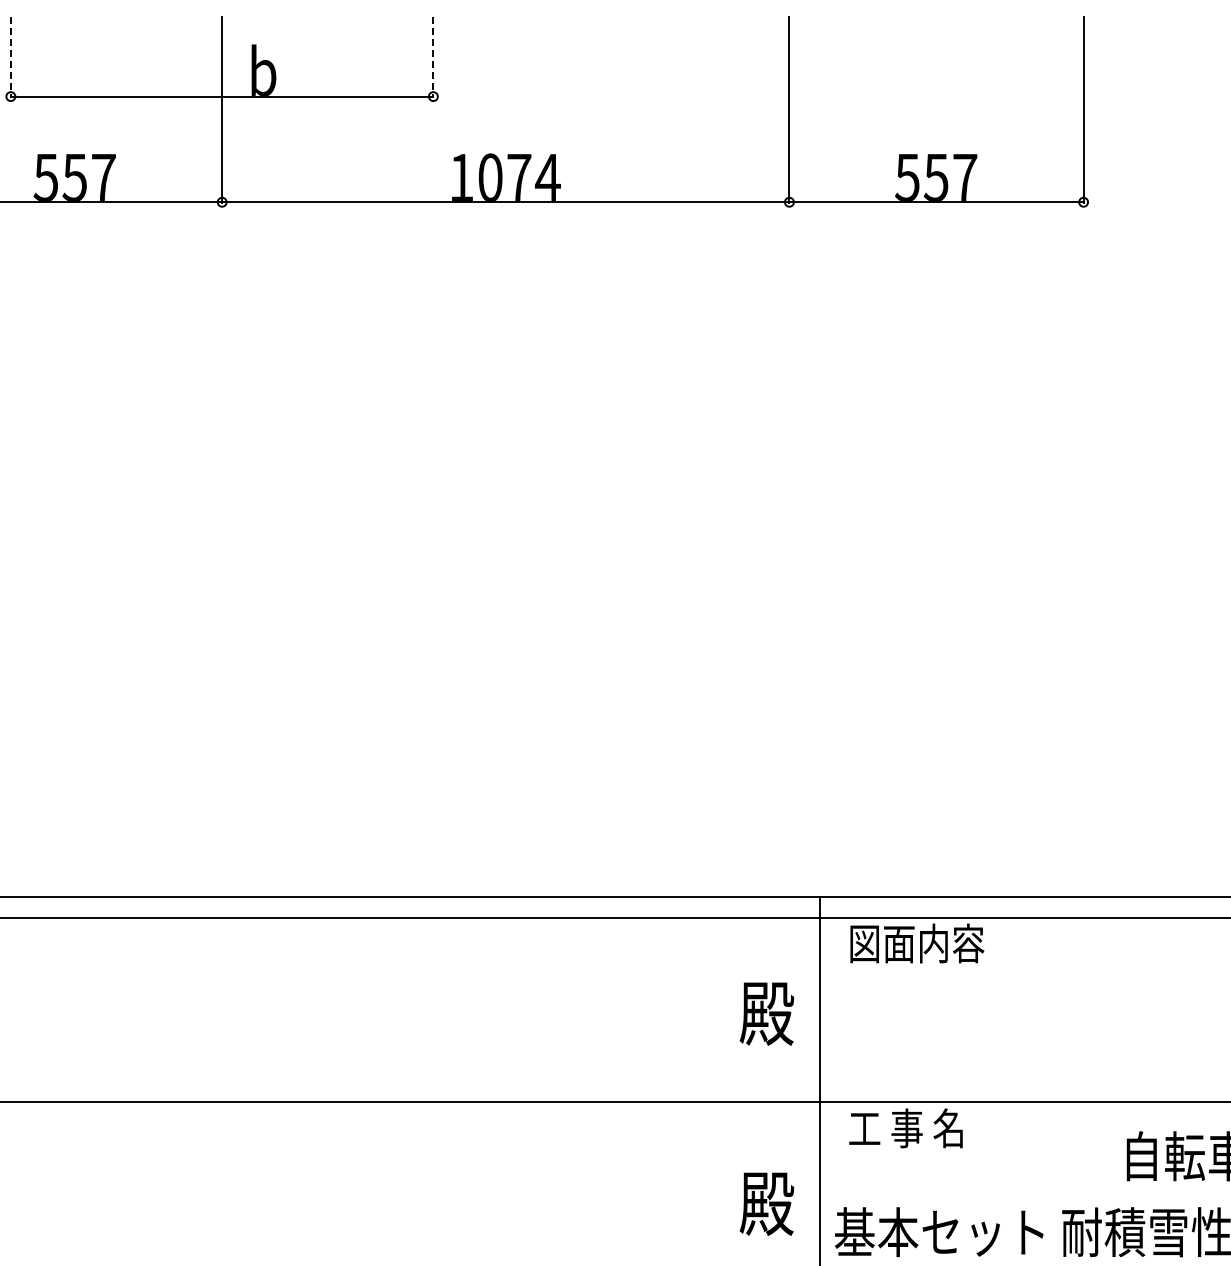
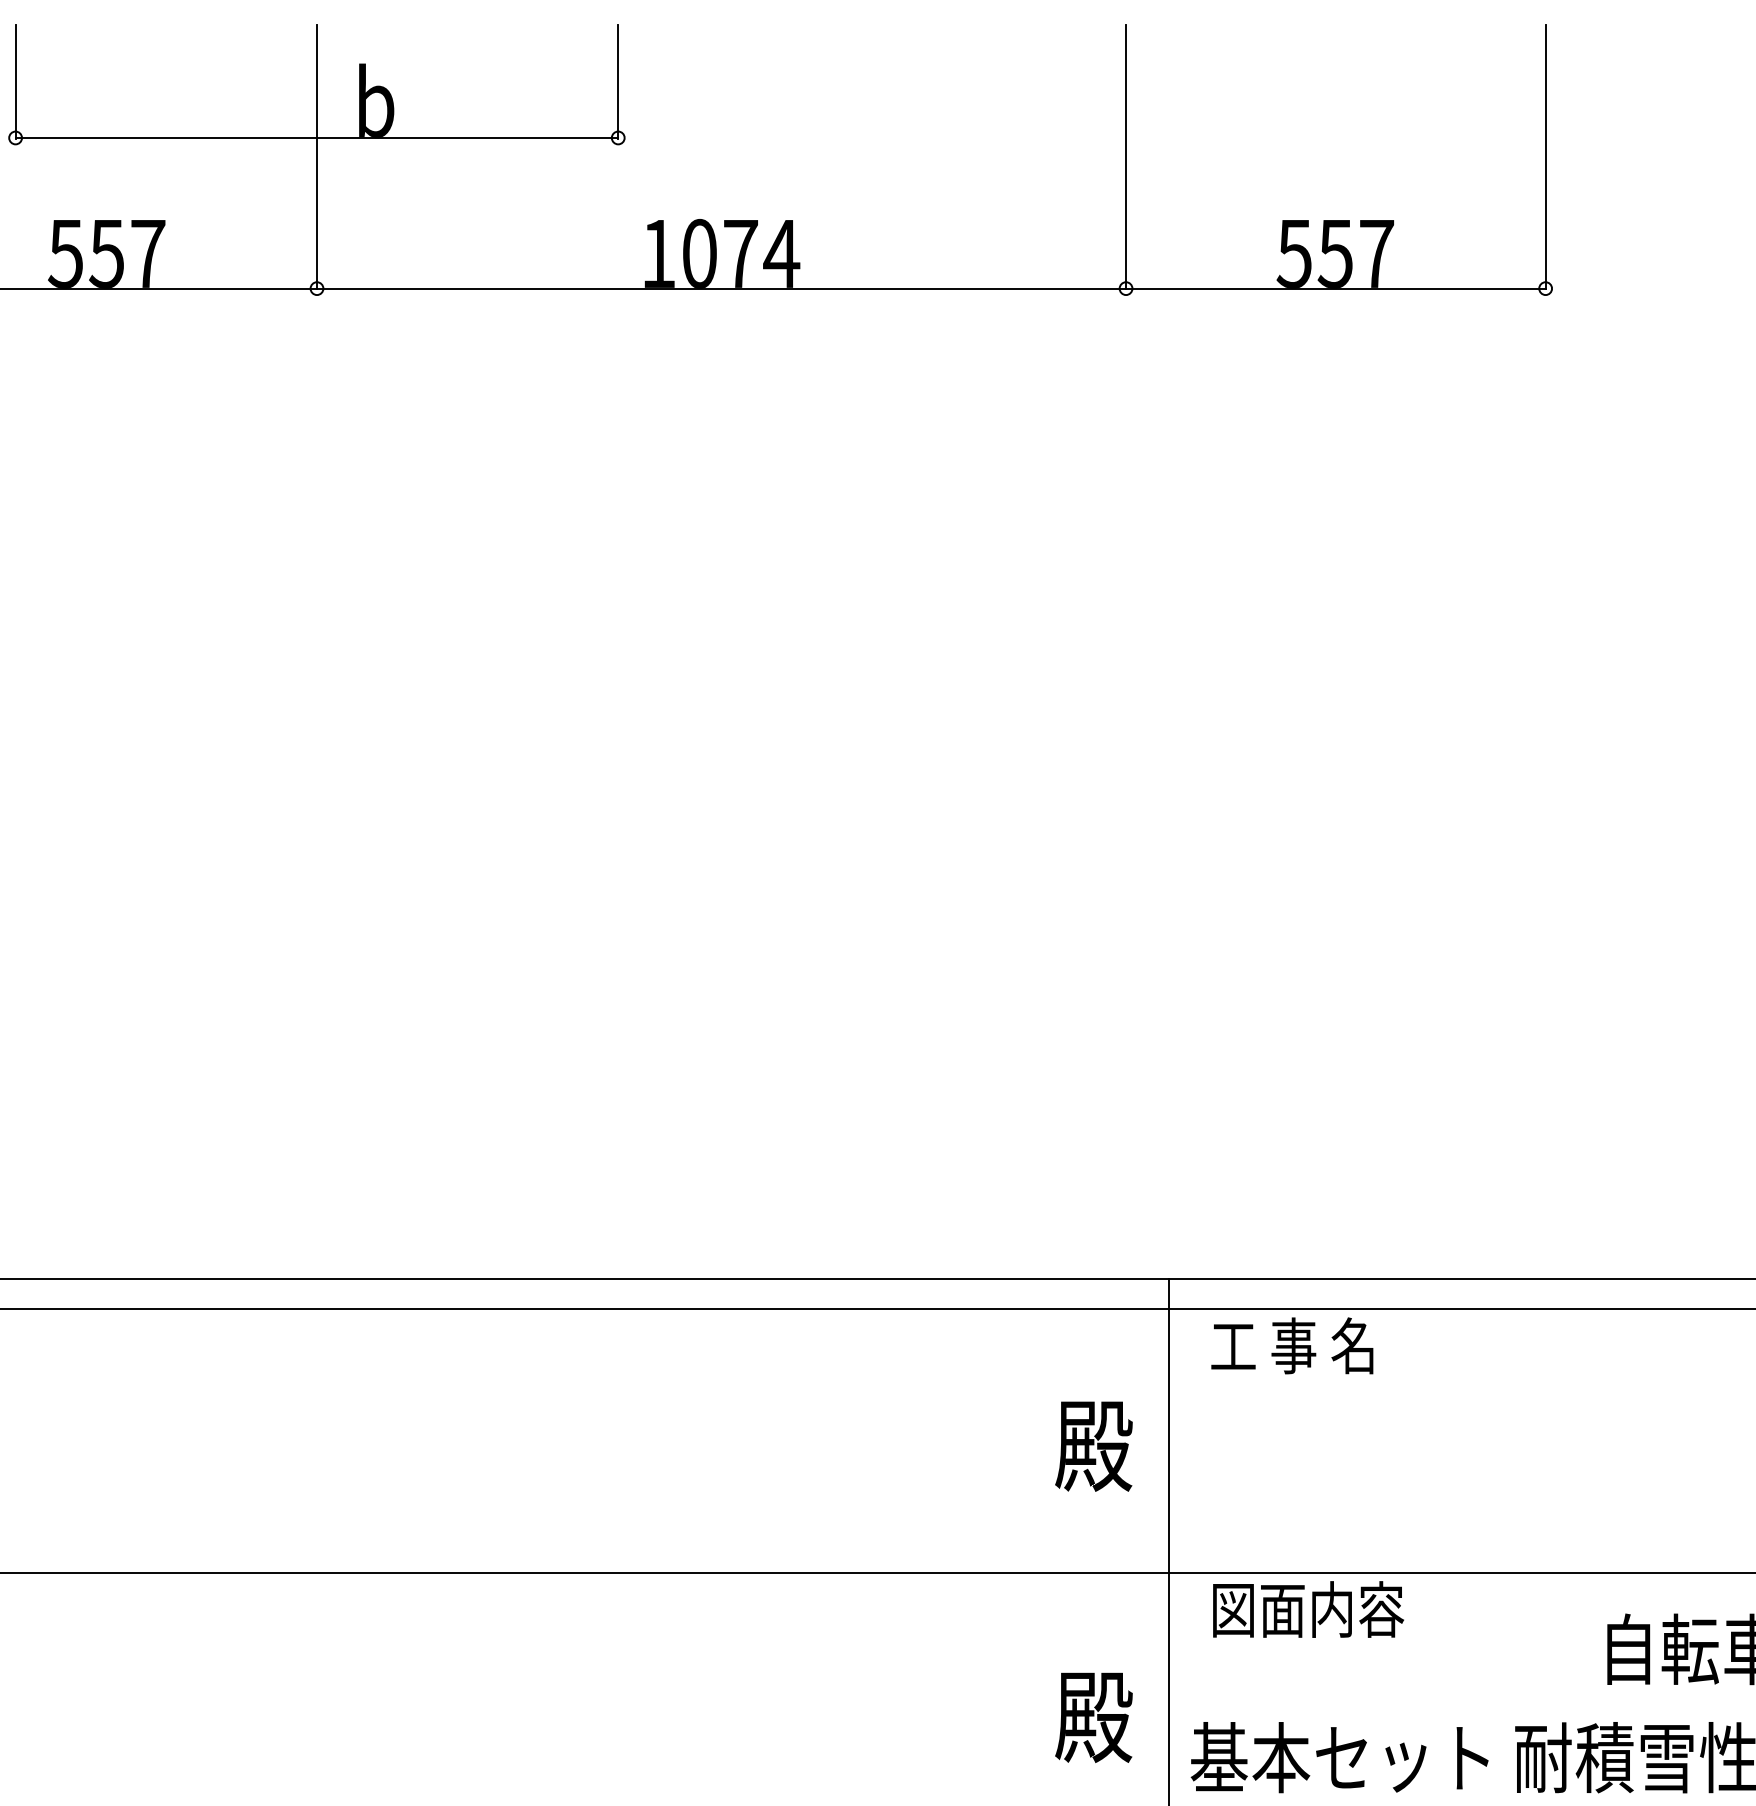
line: (10, 57) -> (15, 82), dashed -> solid
line: (433, 57) -> (618, 82), dashed -> solid
text: (916, 943) -> (1307, 1345), 図面内容 -> 工 事 名
text: (916, 1128) -> (1307, 1609), 工 事 名 -> 図面内容

